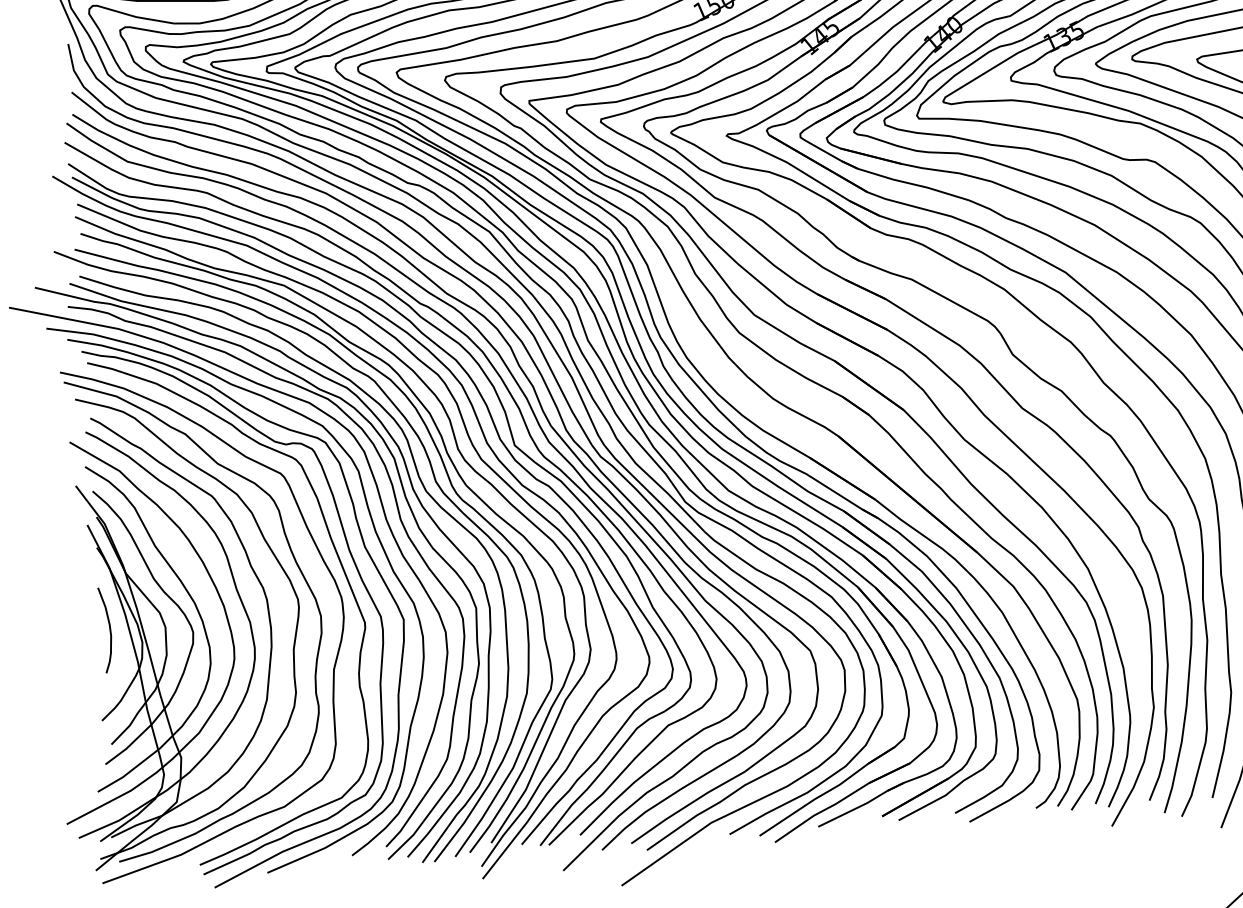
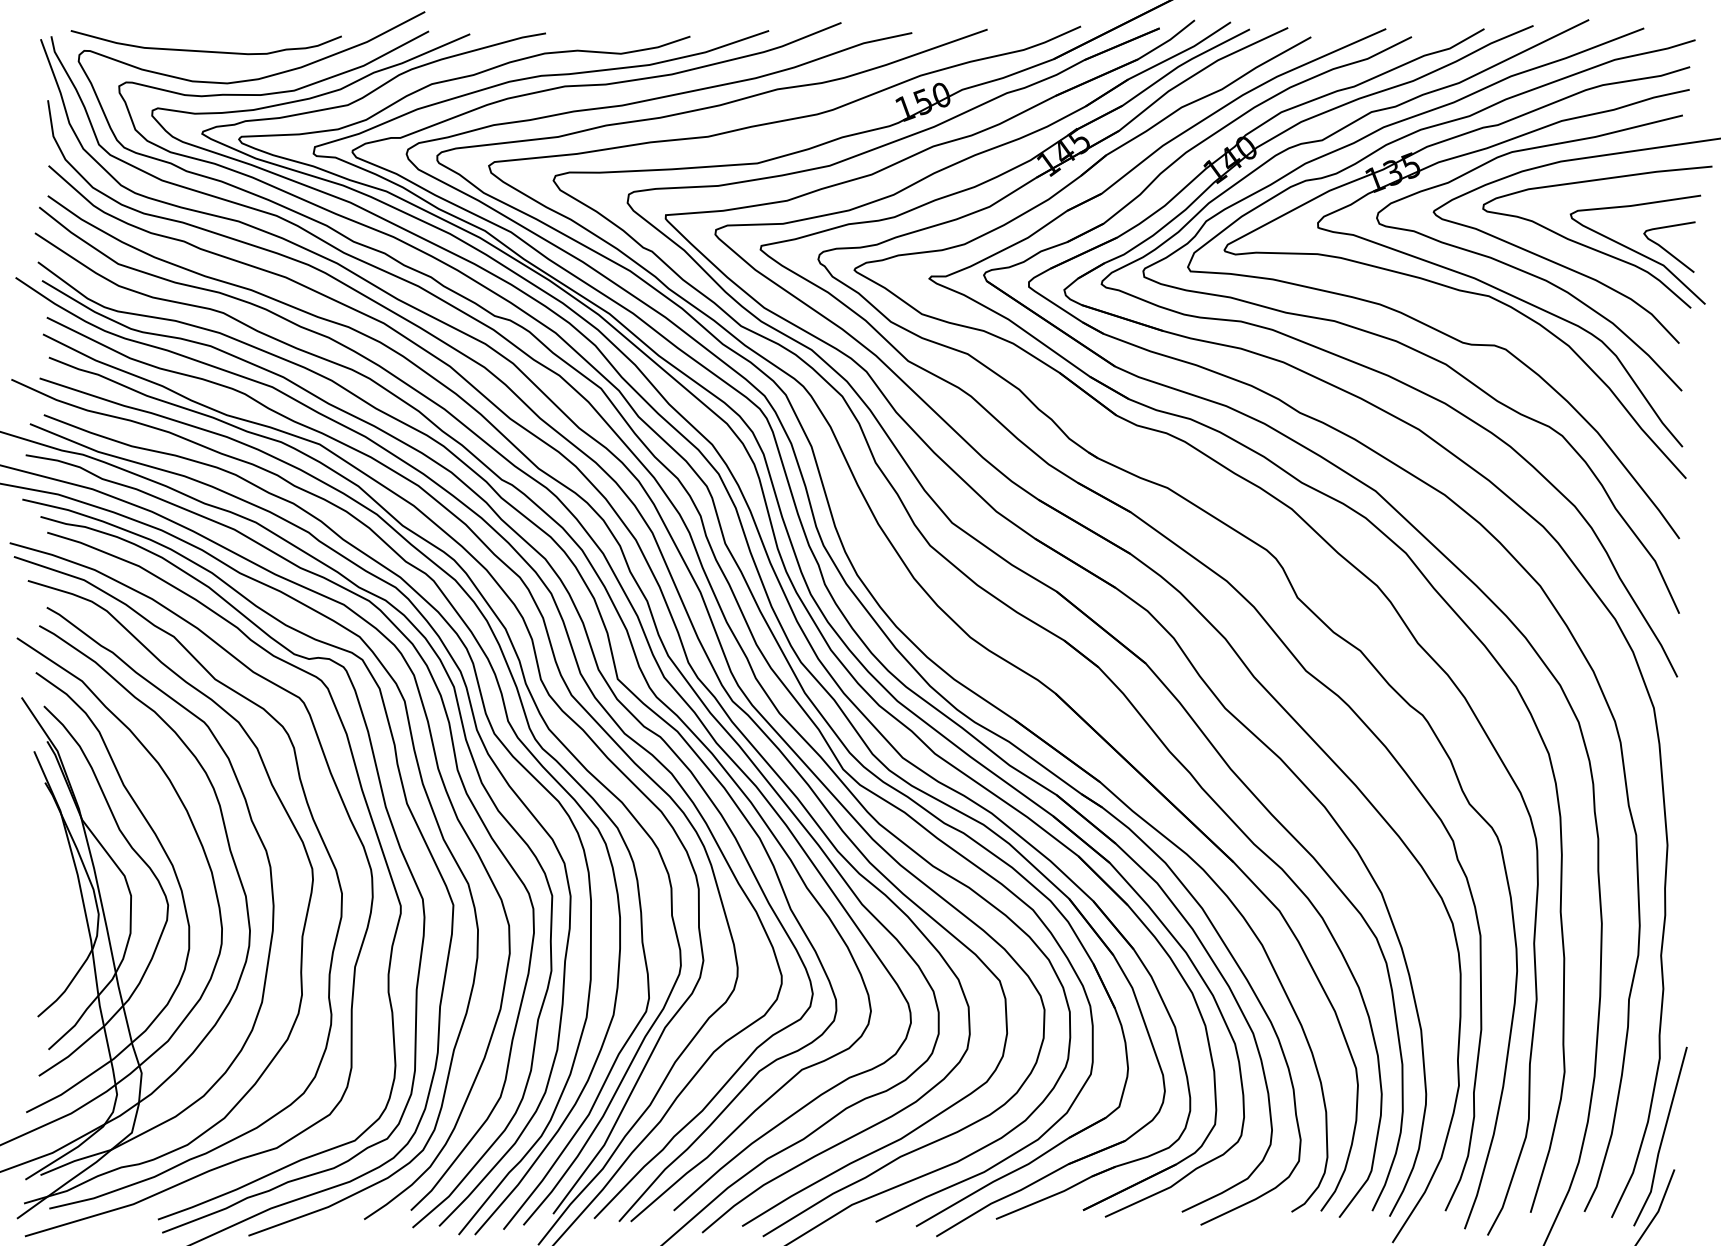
curve: (109, 629) -> (55, 894), removed

